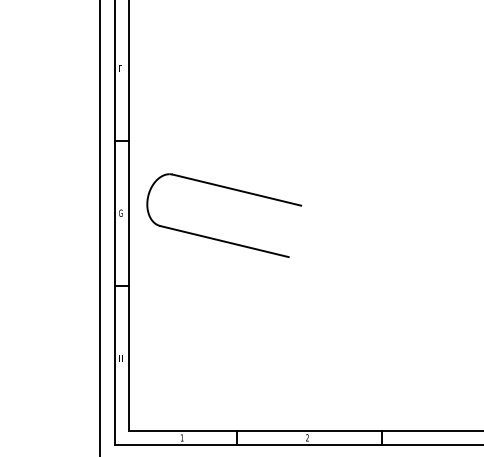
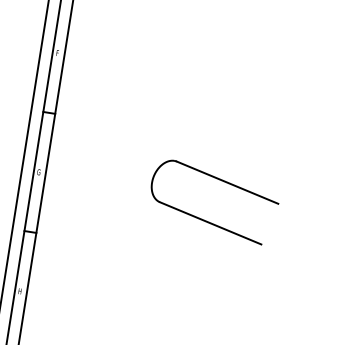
part: (221, 239) -> (208, 221), moved

